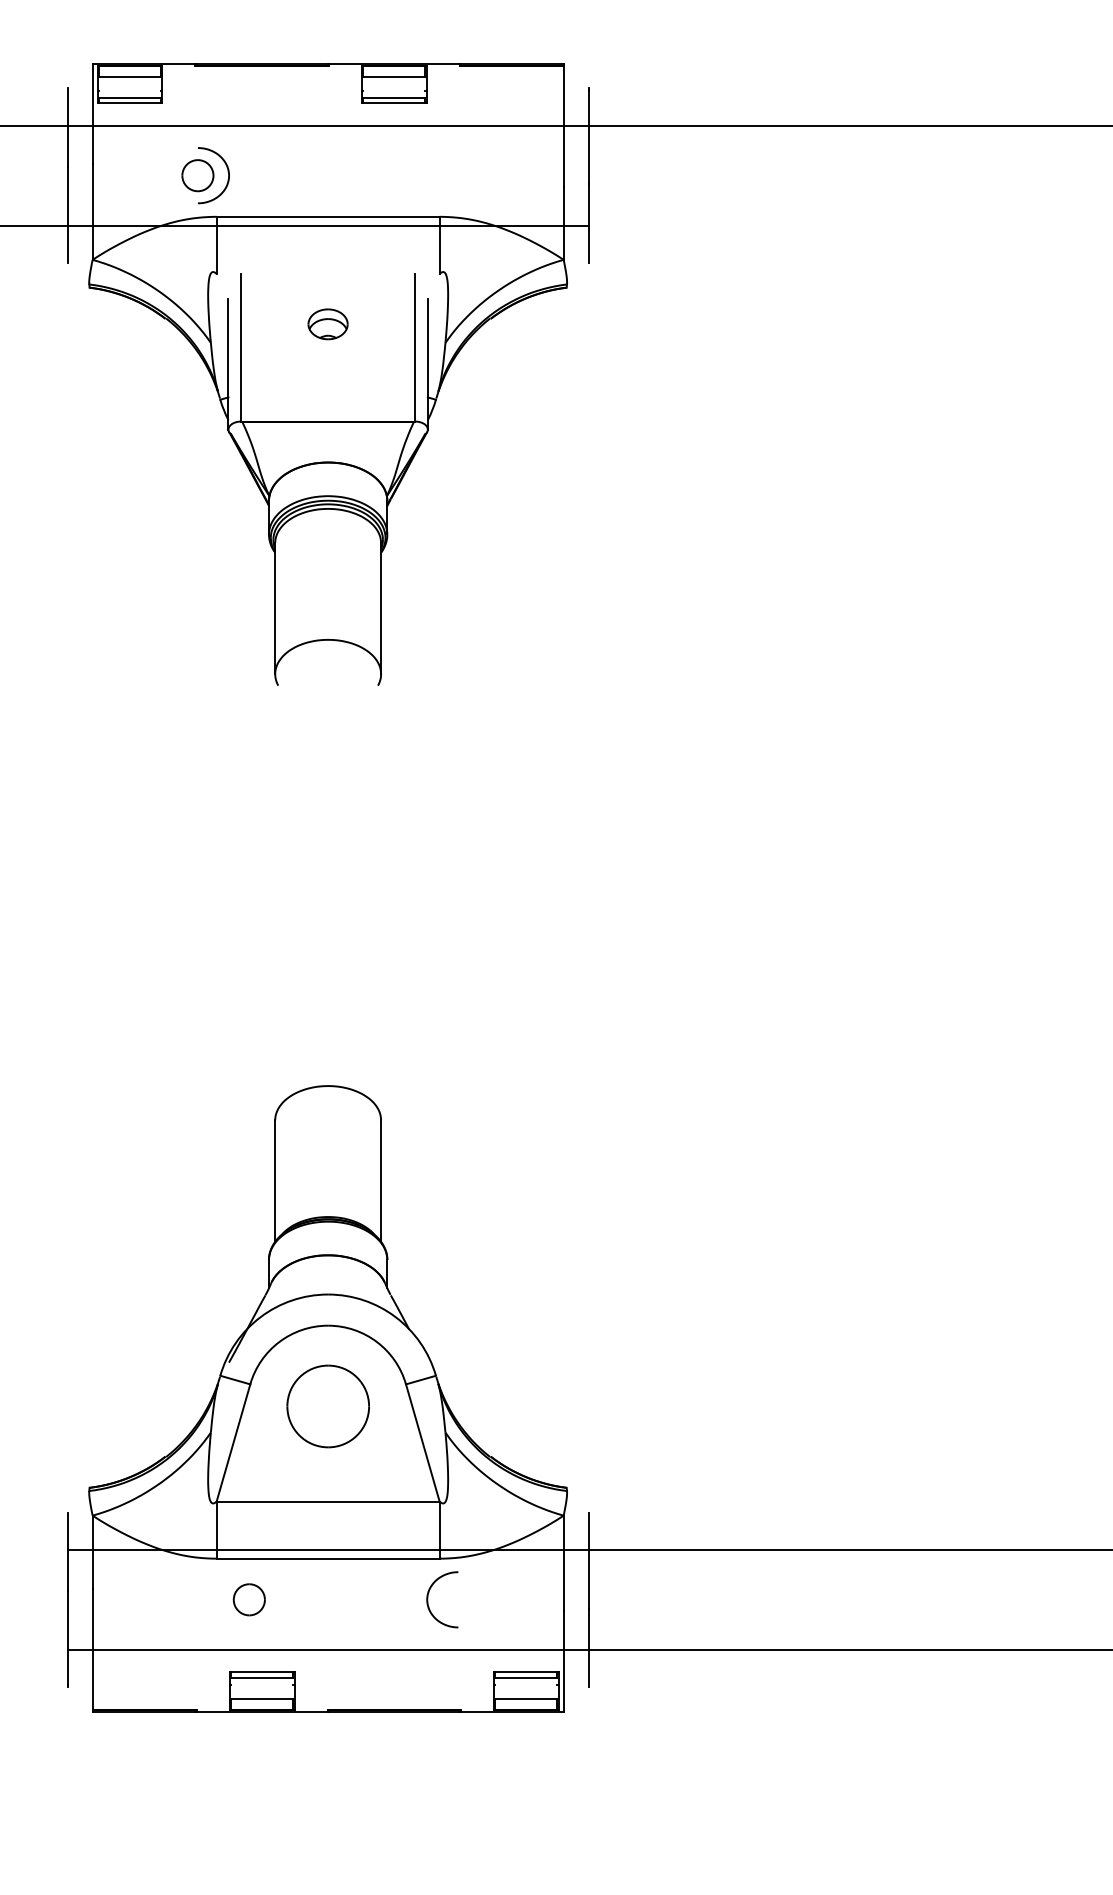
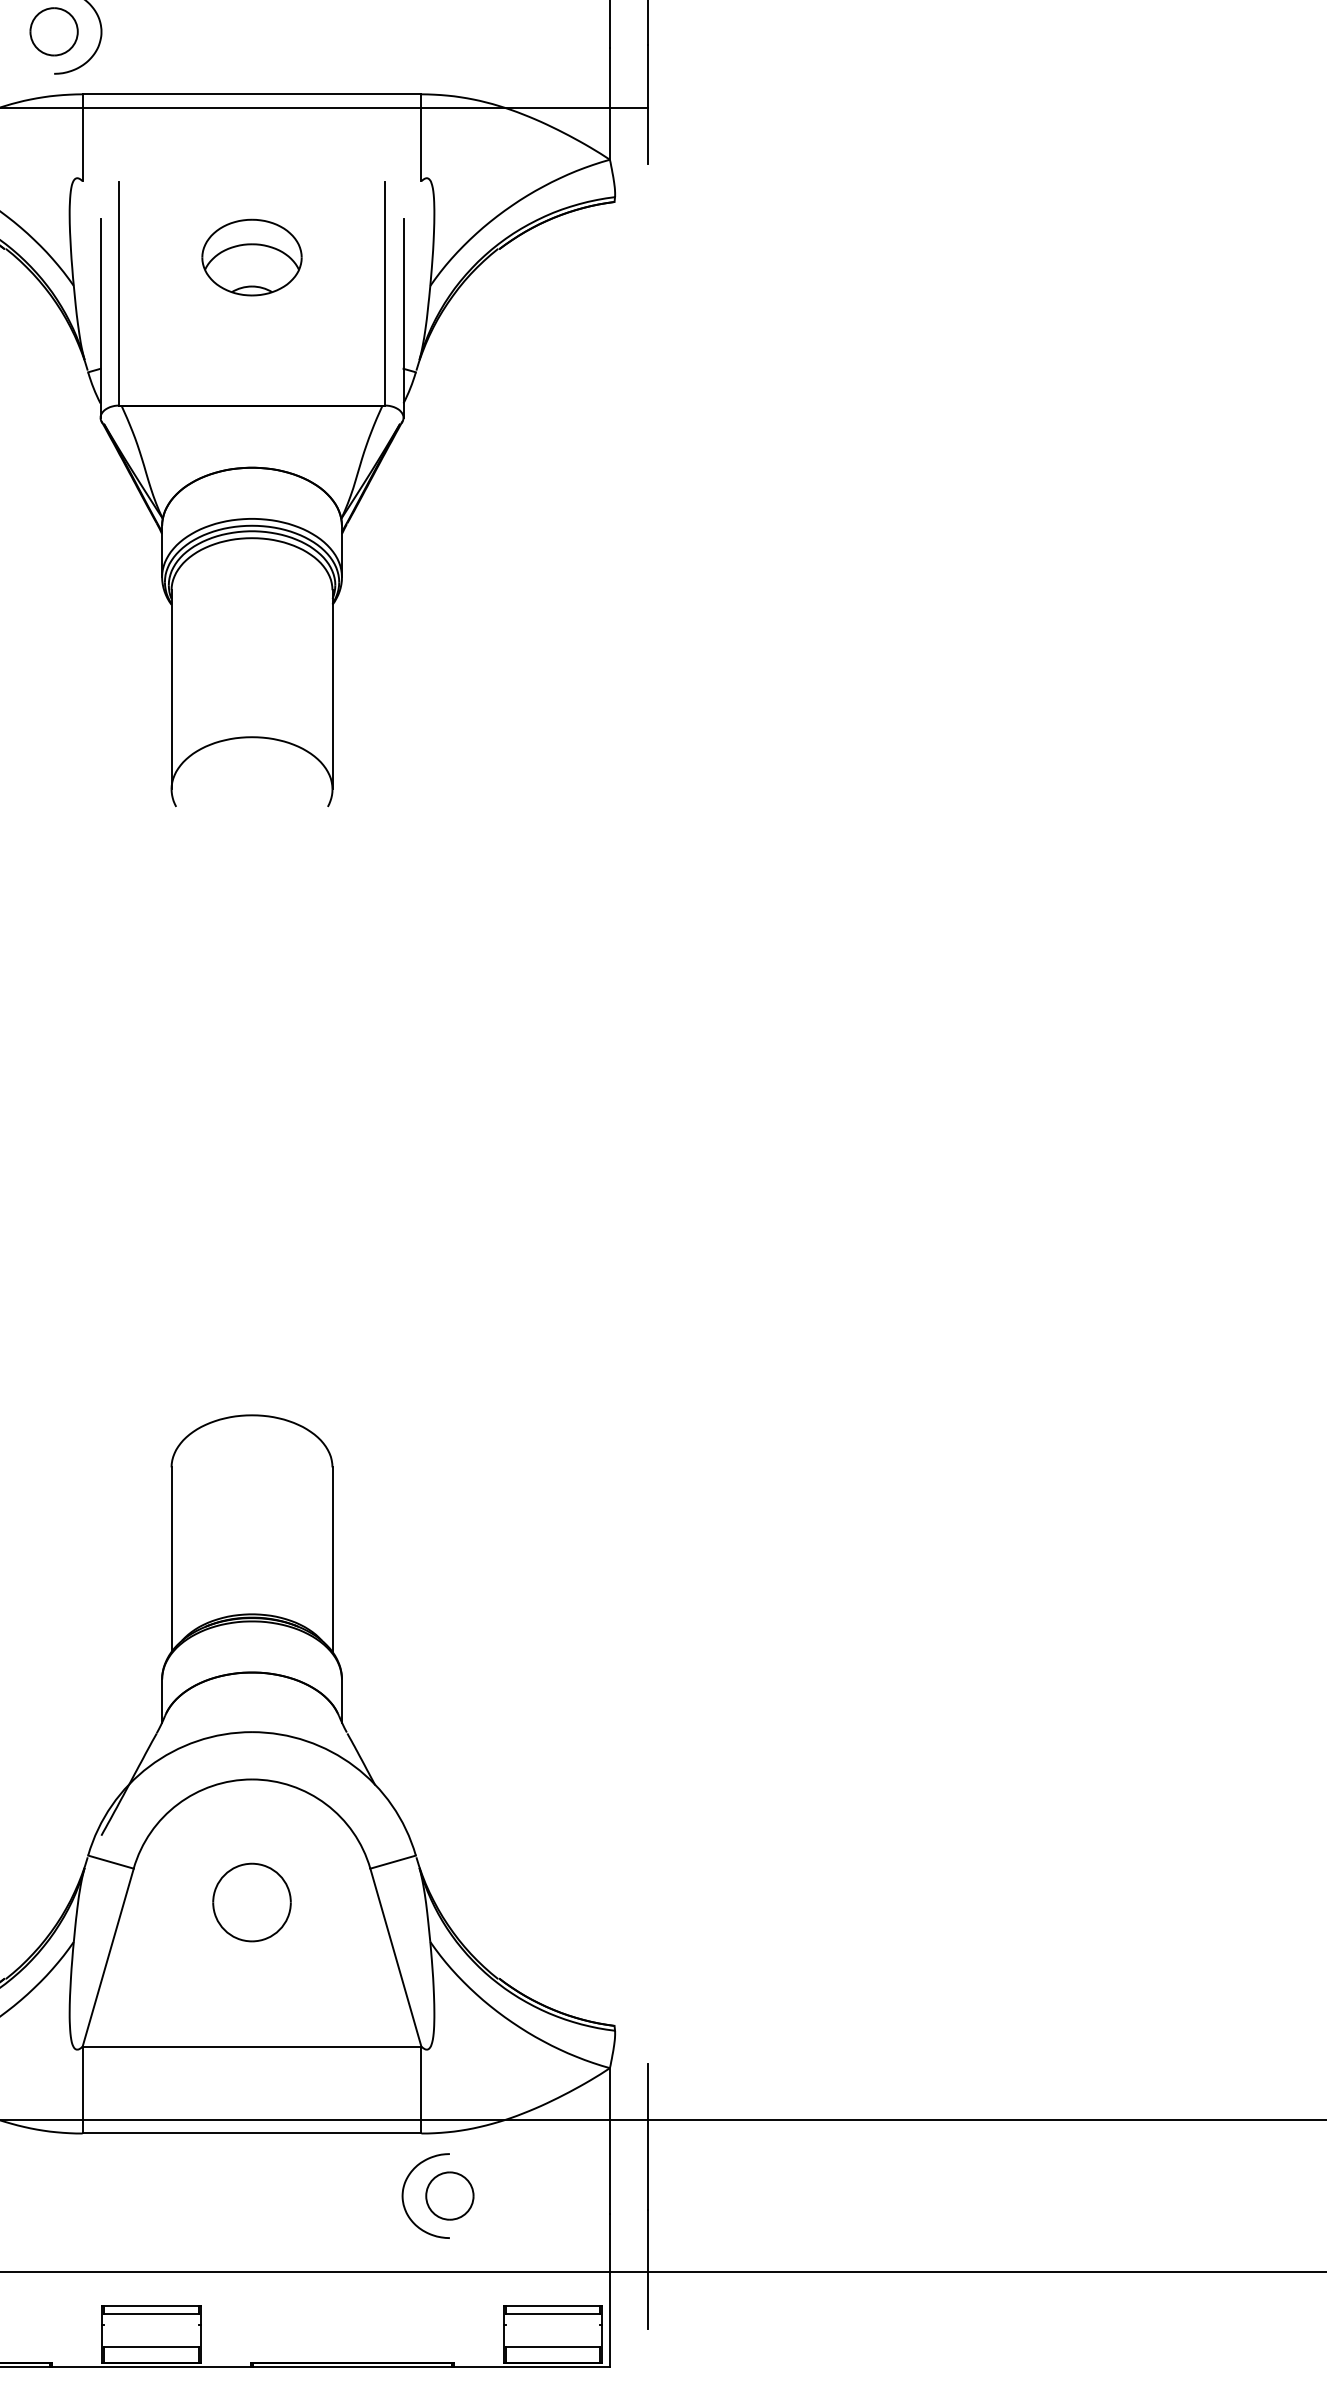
part: (327, 324) -> (251, 257), size x1.67
part: (327, 1406) -> (251, 1902), size x0.62
part: (248, 1599) -> (448, 2195), moved

